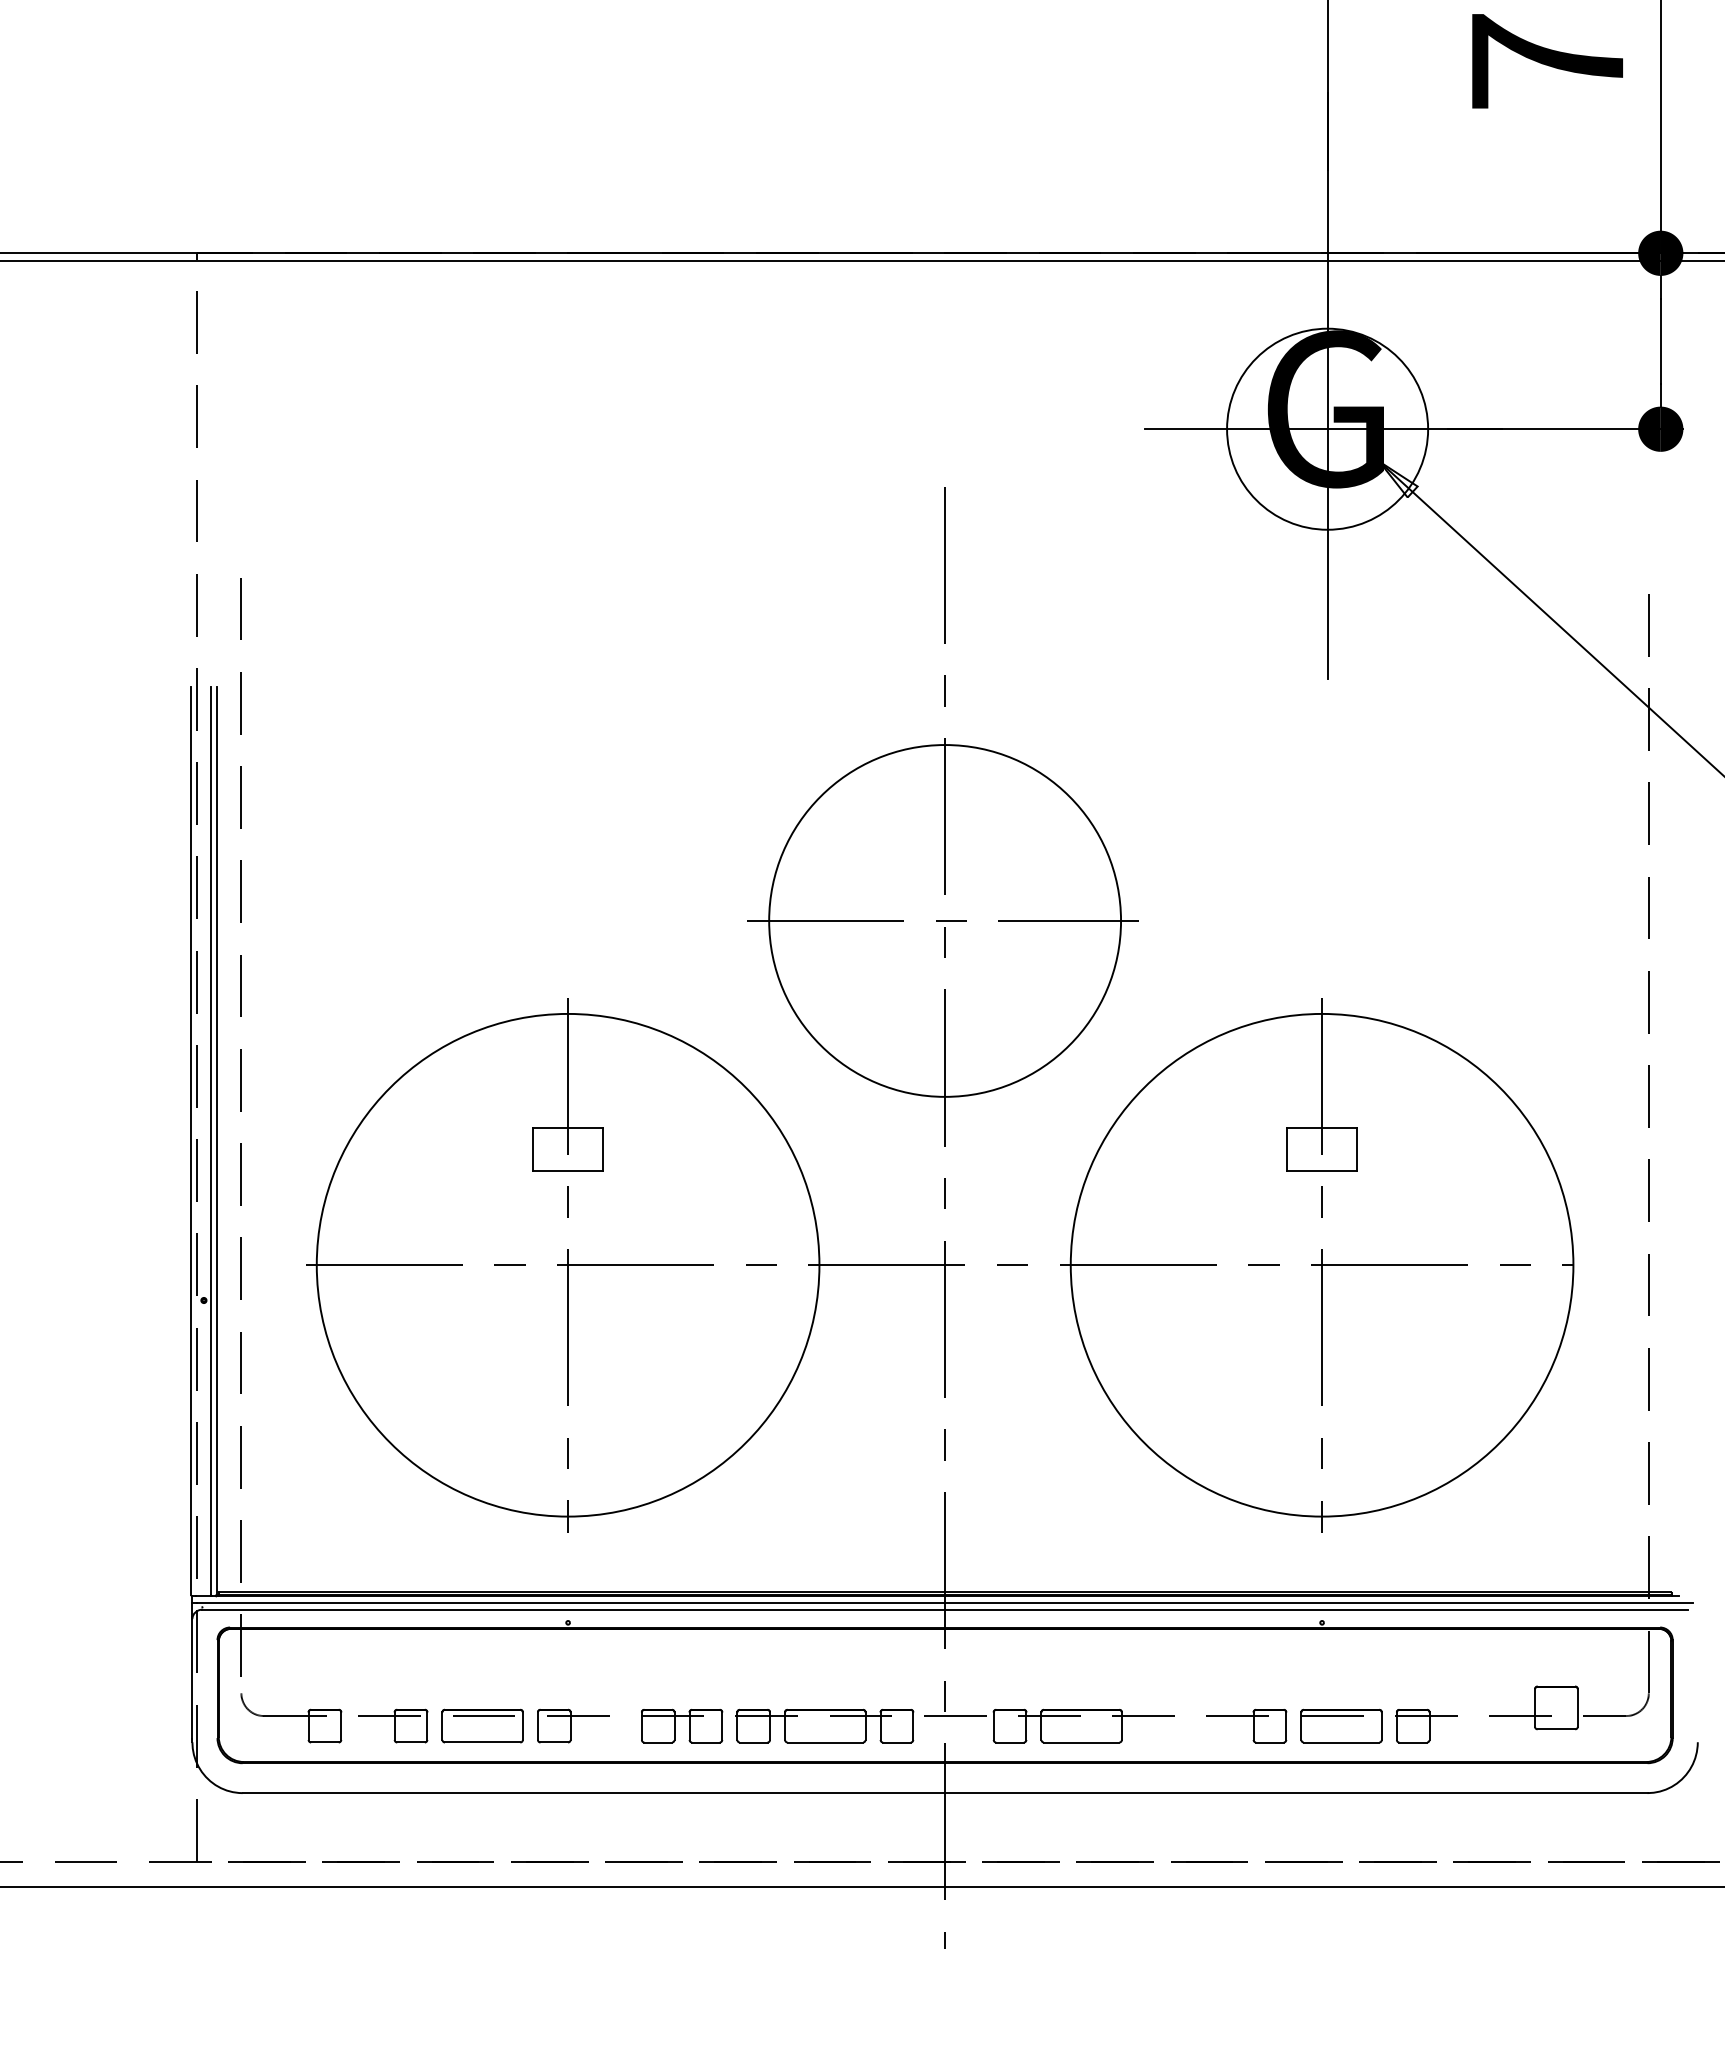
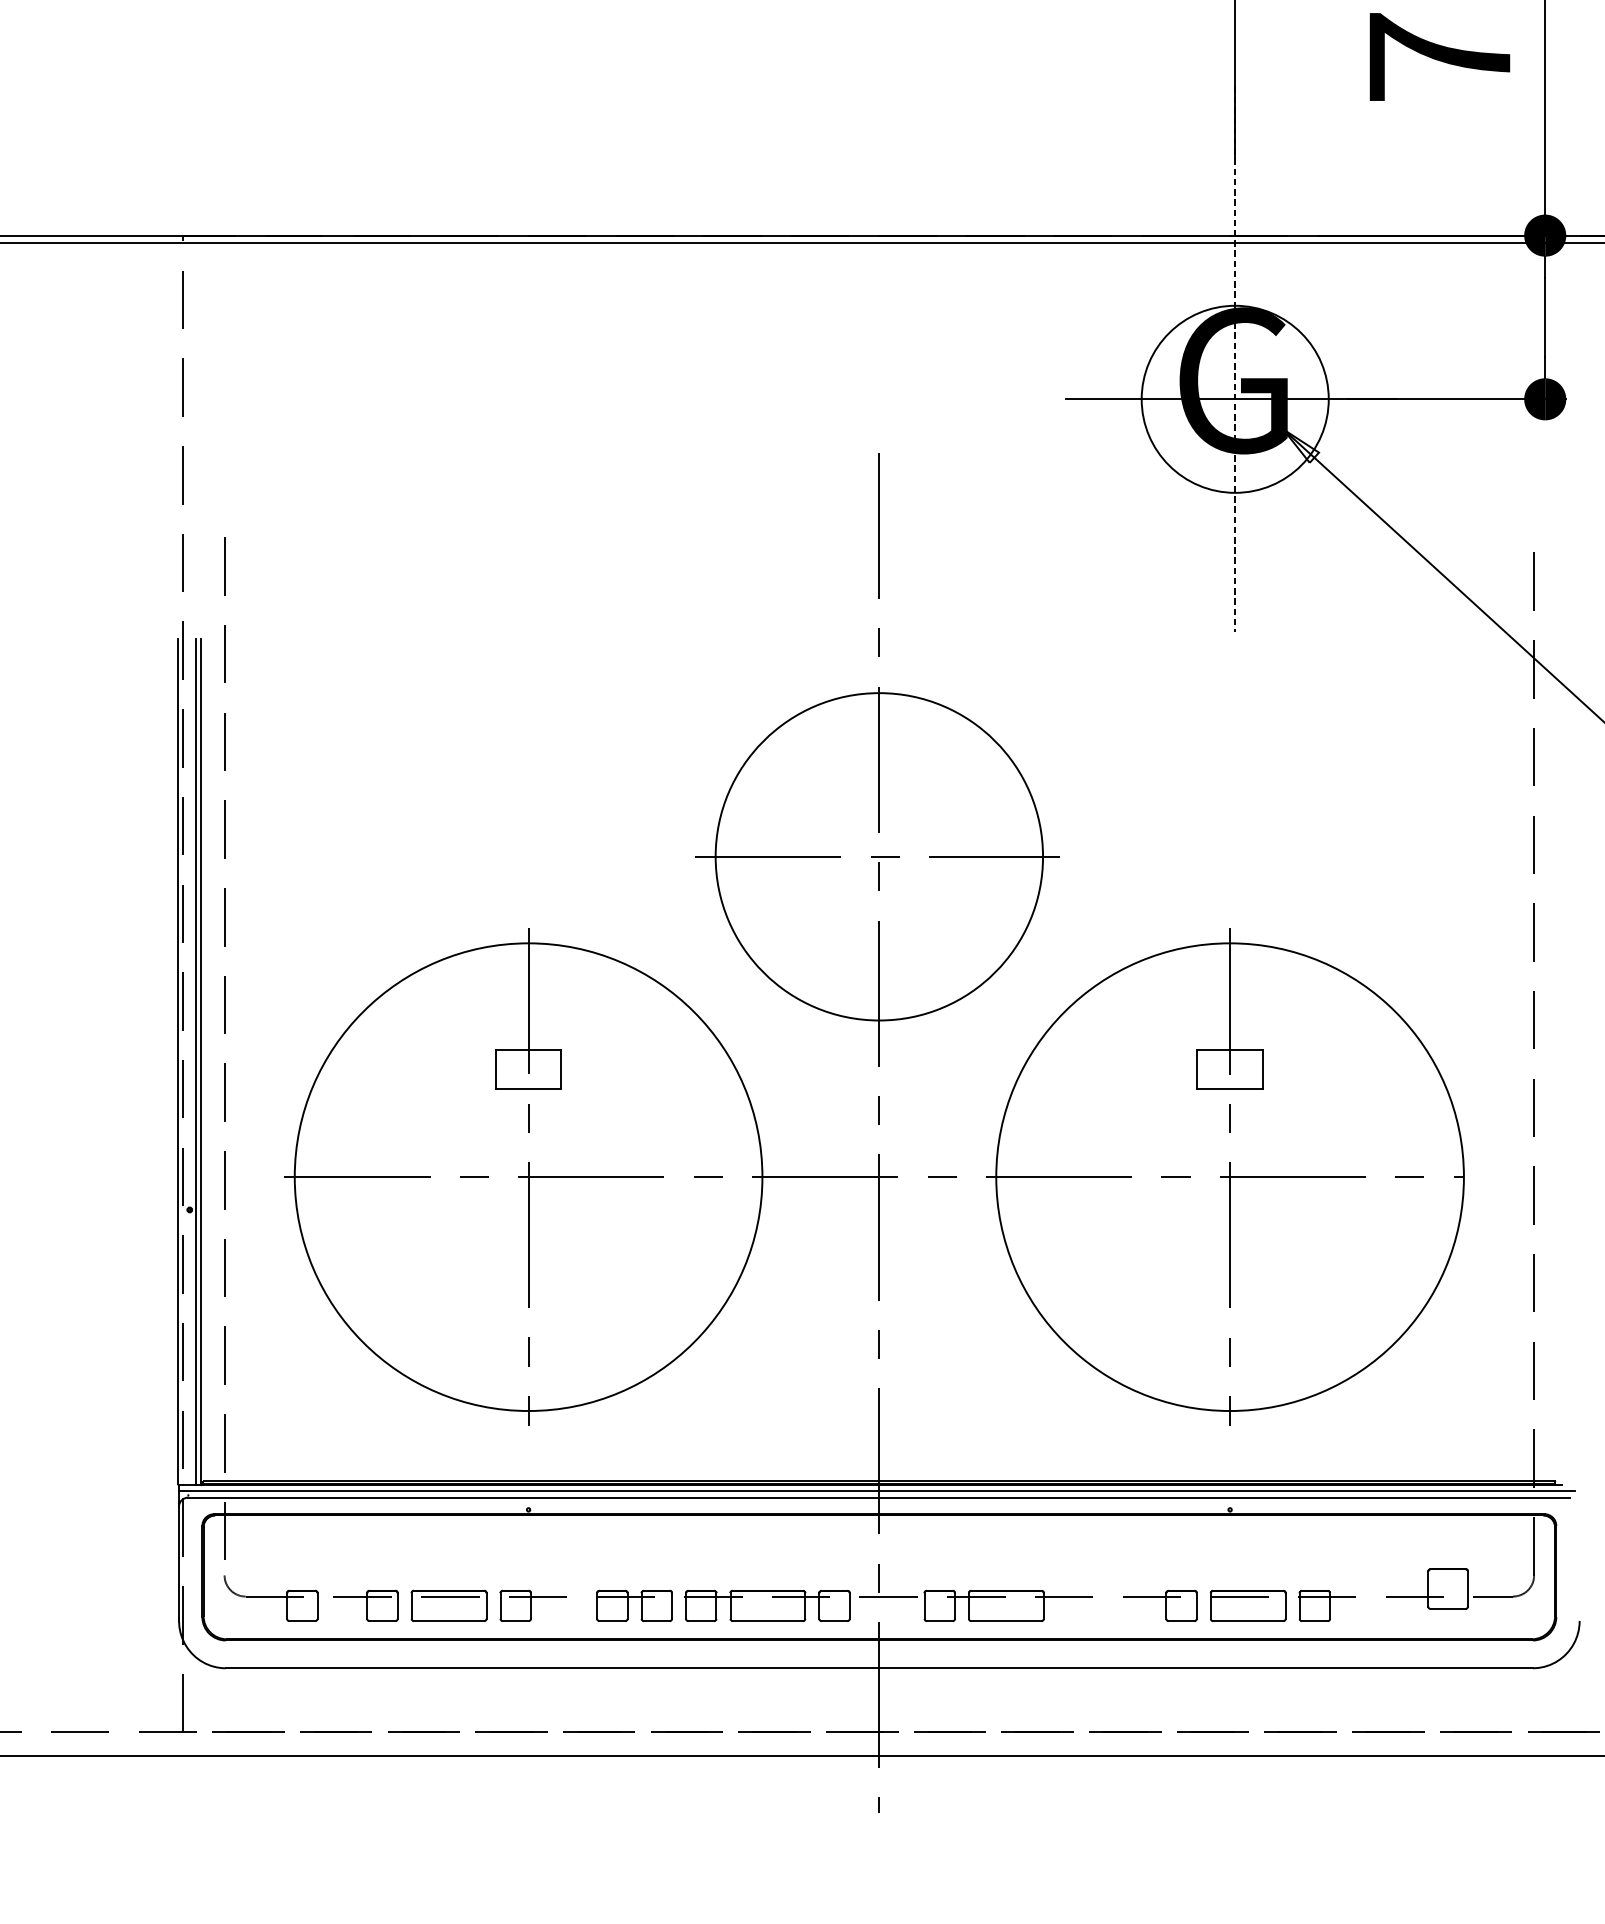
line: (1327, 386) -> (1235, 359), solid -> dashed

